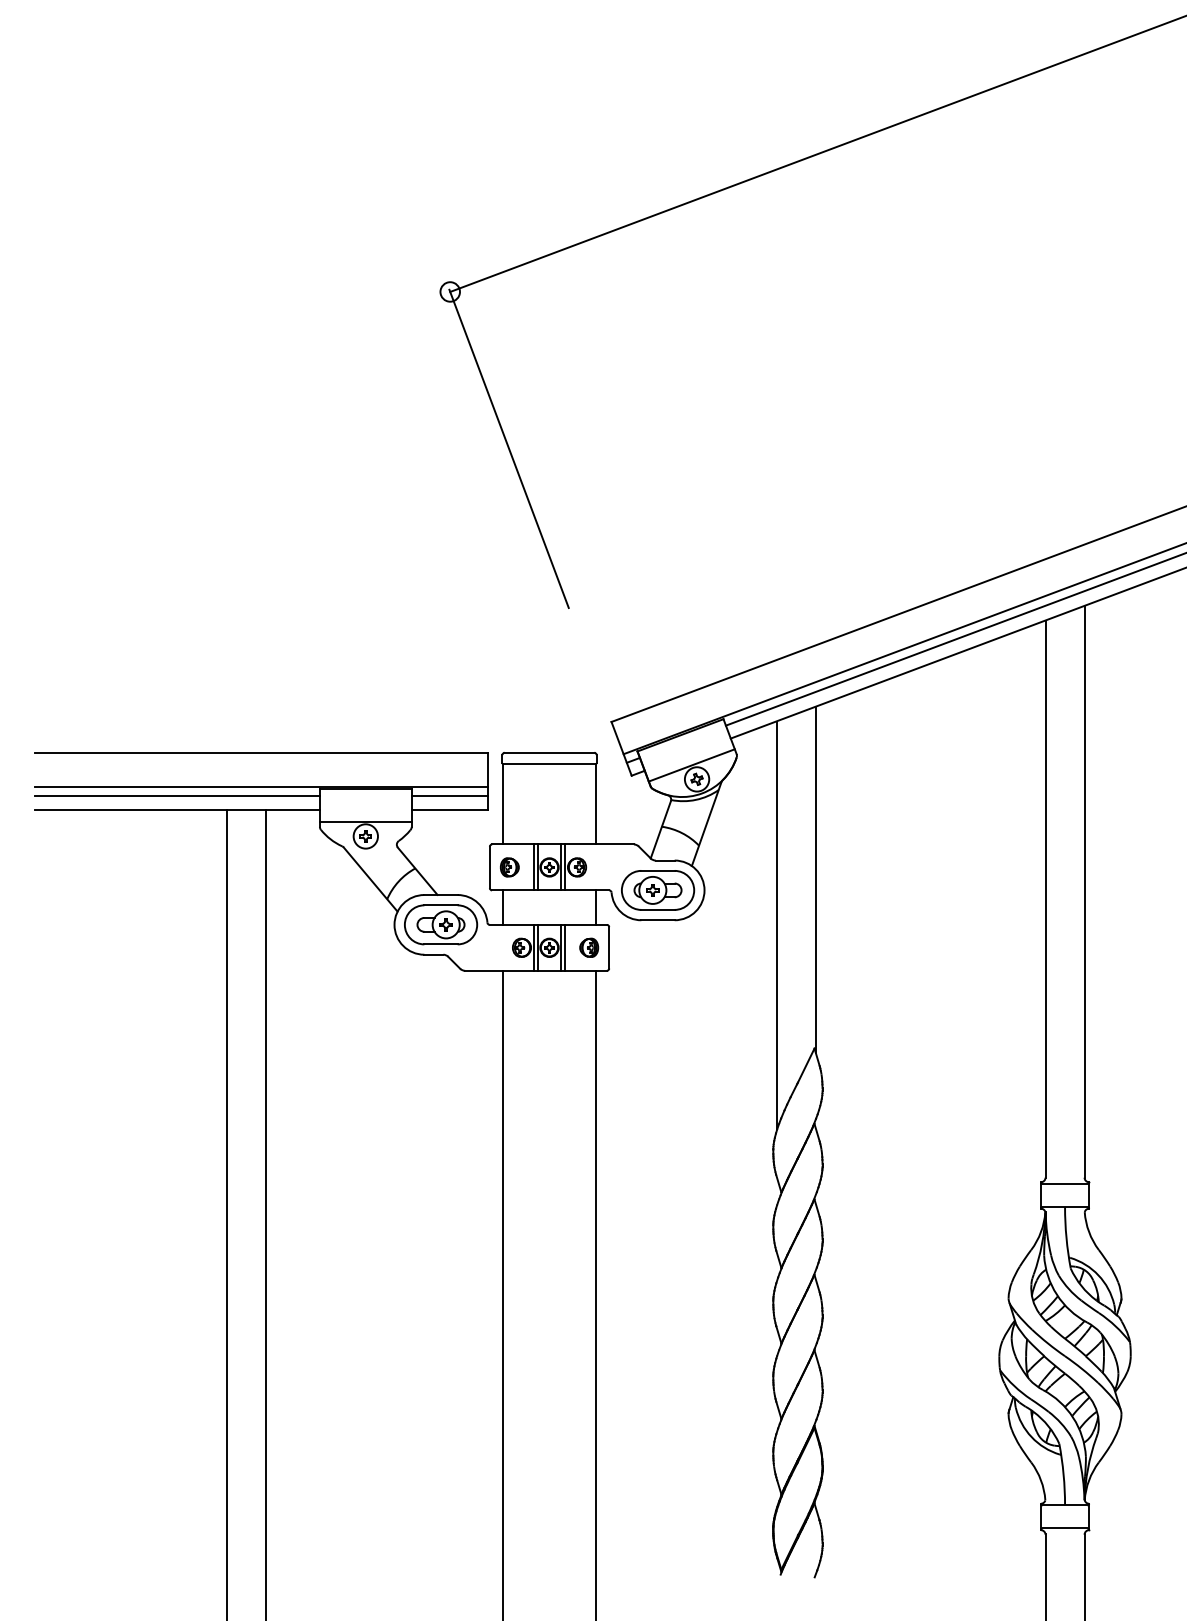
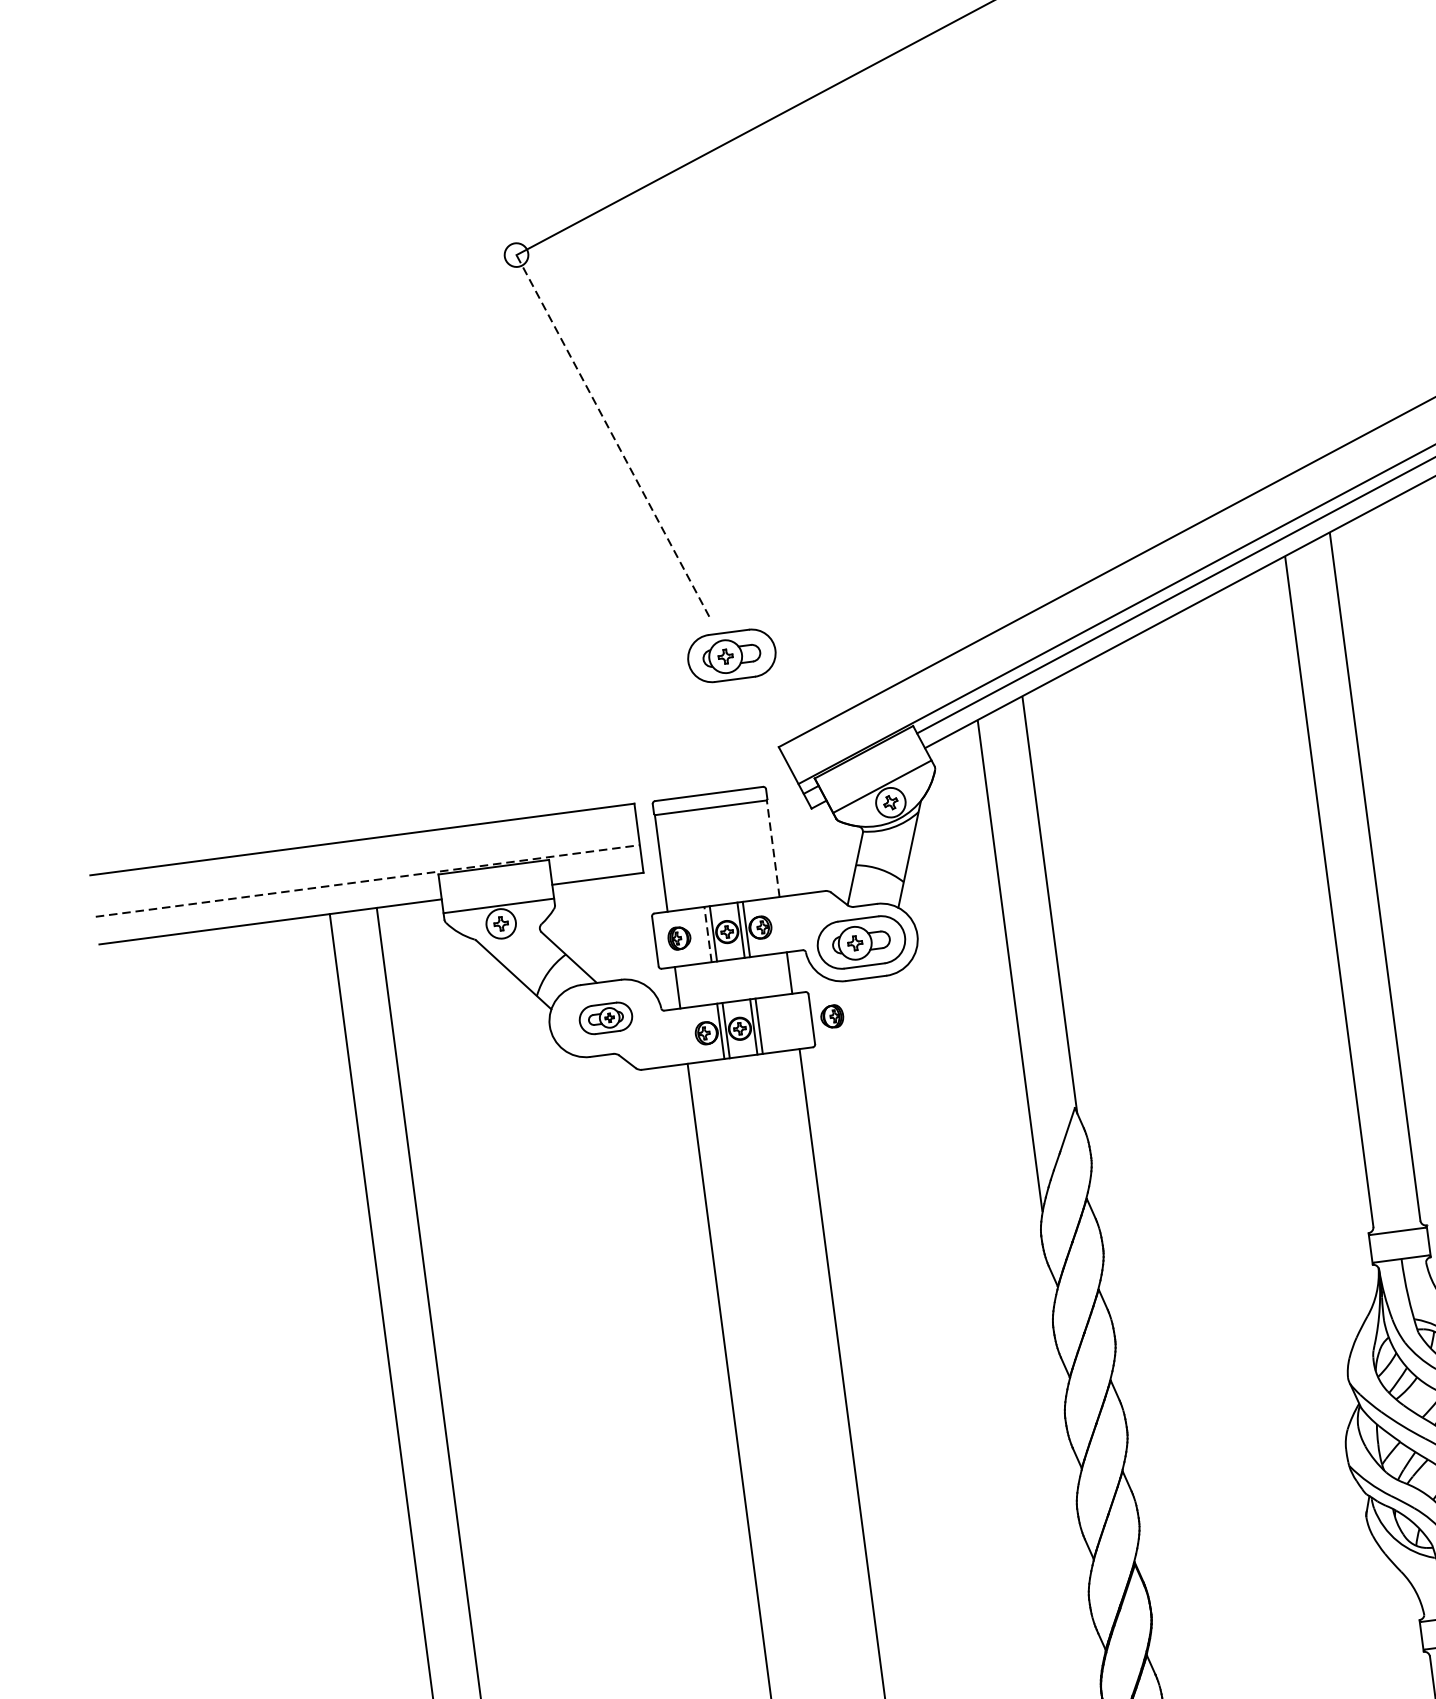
line: (509, 448) -> (612, 434), solid -> dashed
part: (583, 642) -> (732, 655), added
line: (262, 787) -> (369, 881), solid -> dashed
line: (177, 796) -> (268, 905), removed
line: (449, 796) -> (595, 862), removed
line: (596, 803) -> (773, 847), solid -> dashed
line: (533, 867) -> (707, 934), solid -> dashed
part: (441, 924) -> (606, 1017), size x0.6
part: (589, 947) -> (832, 1016), moved

